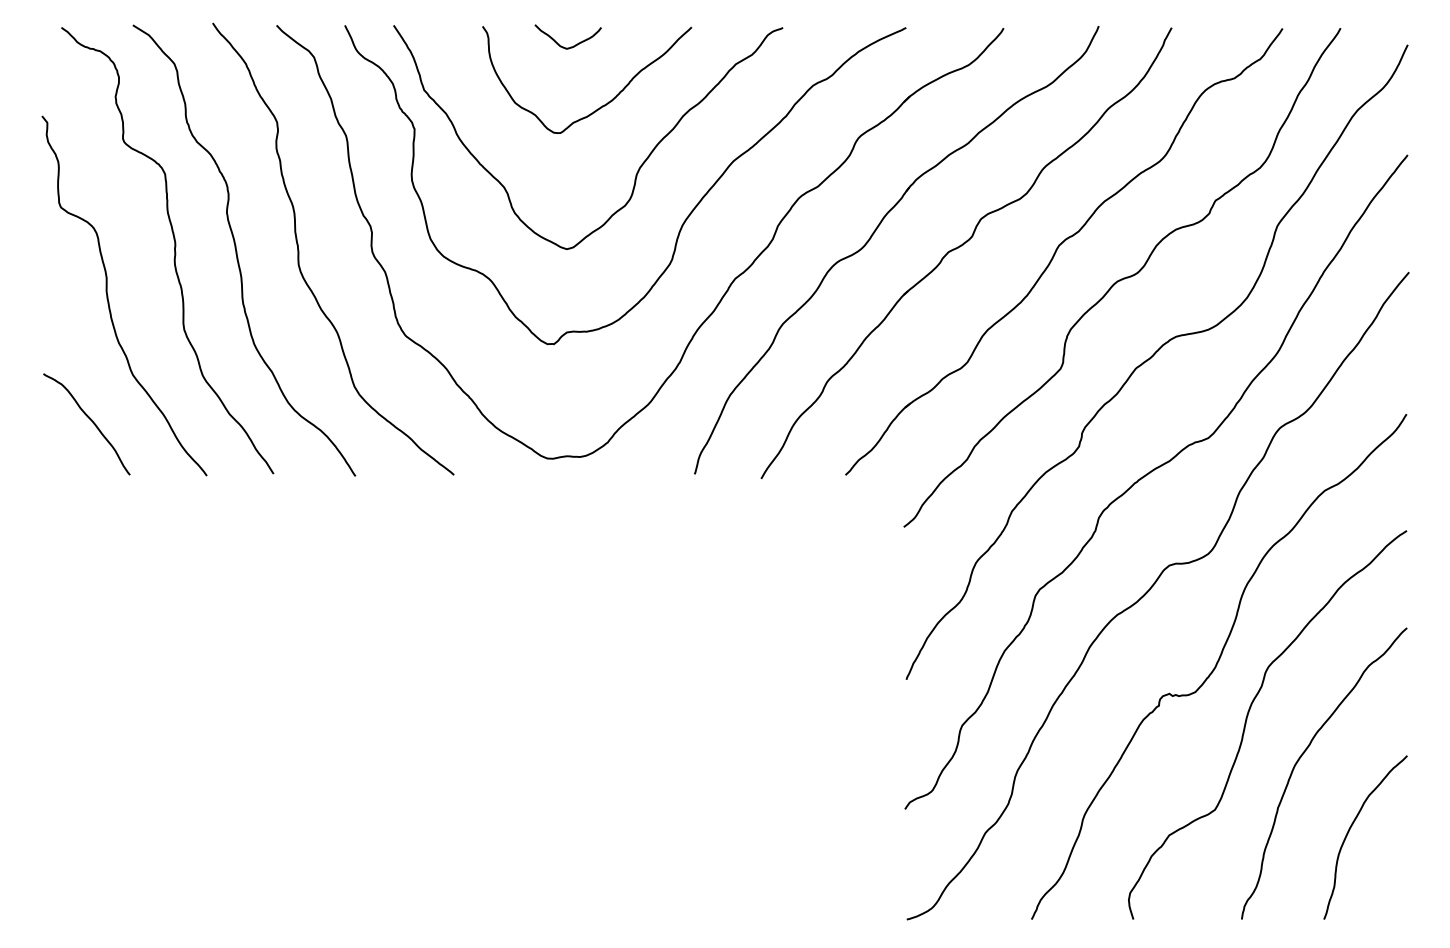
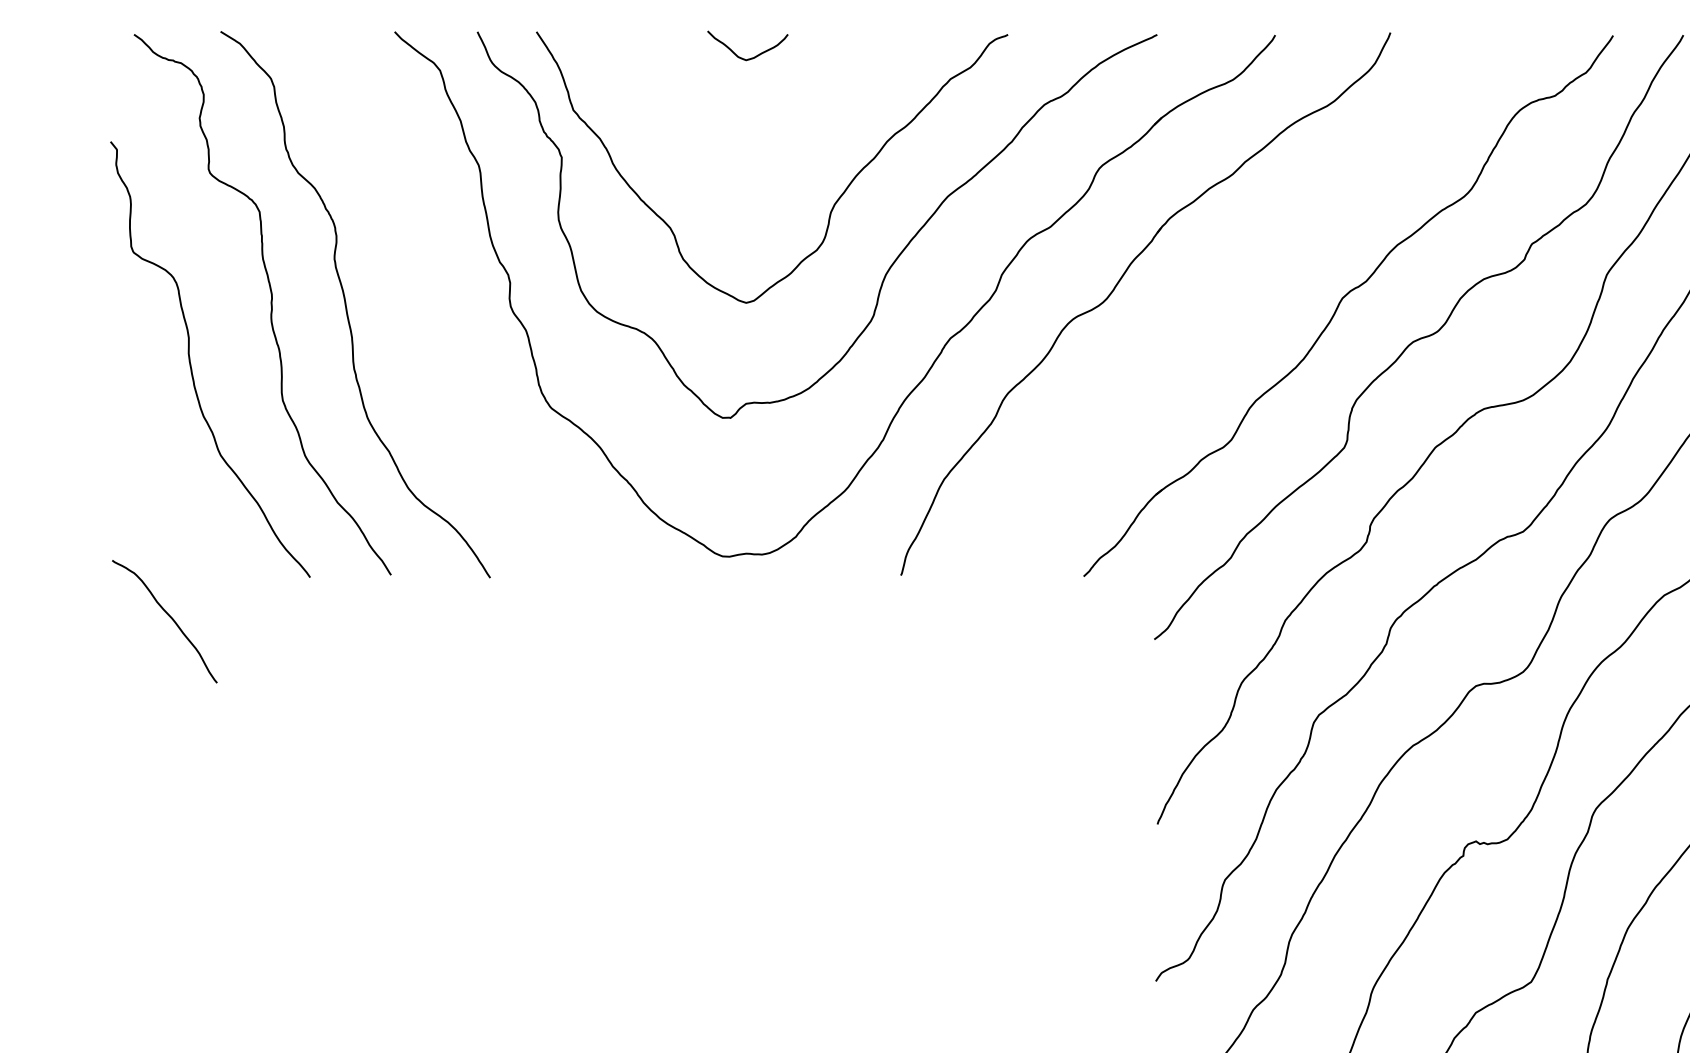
curve: (600, 106) -> (786, 130), removed
part: (963, 245) -> (1226, 298), removed
curve: (299, 250) -> (422, 304), removed
curve: (90, 420) -> (169, 616), moved

